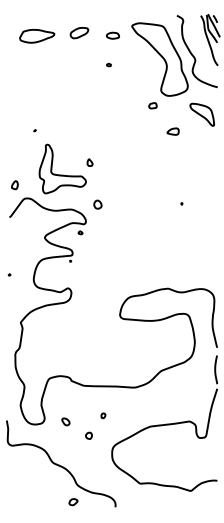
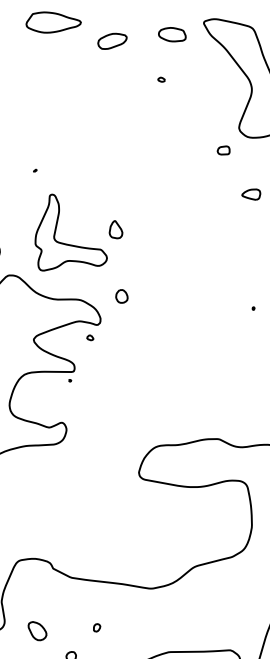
part: (79, 33) -> (112, 42), moved
part: (112, 35) -> (171, 34), size x1.4
part: (89, 162) -> (115, 229), size x1.6
part: (65, 421) -> (36, 630), size x1.6

